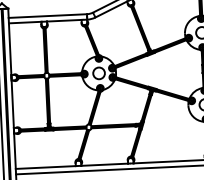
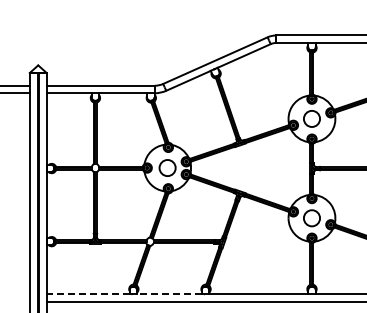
line: (104, 164) -> (168, 294), solid -> dashed
line: (45, 167) -> (87, 294), solid -> dashed

